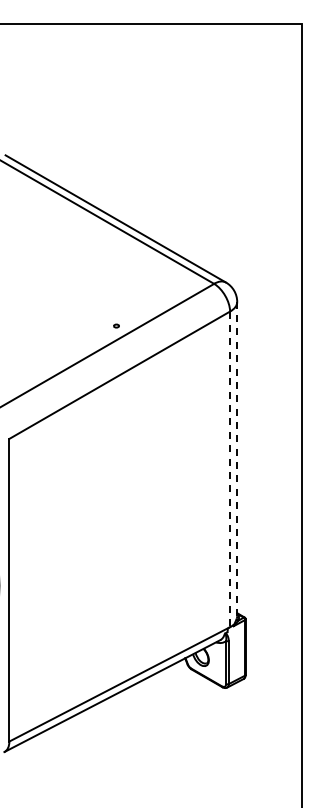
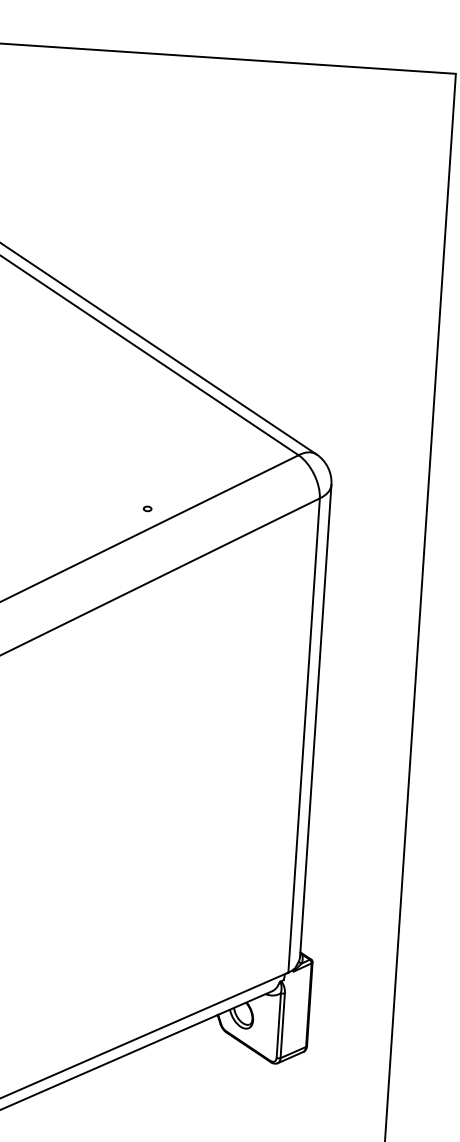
line: (237, 458) -> (316, 719), dashed -> solid
line: (230, 469) -> (304, 735), dashed -> solid

